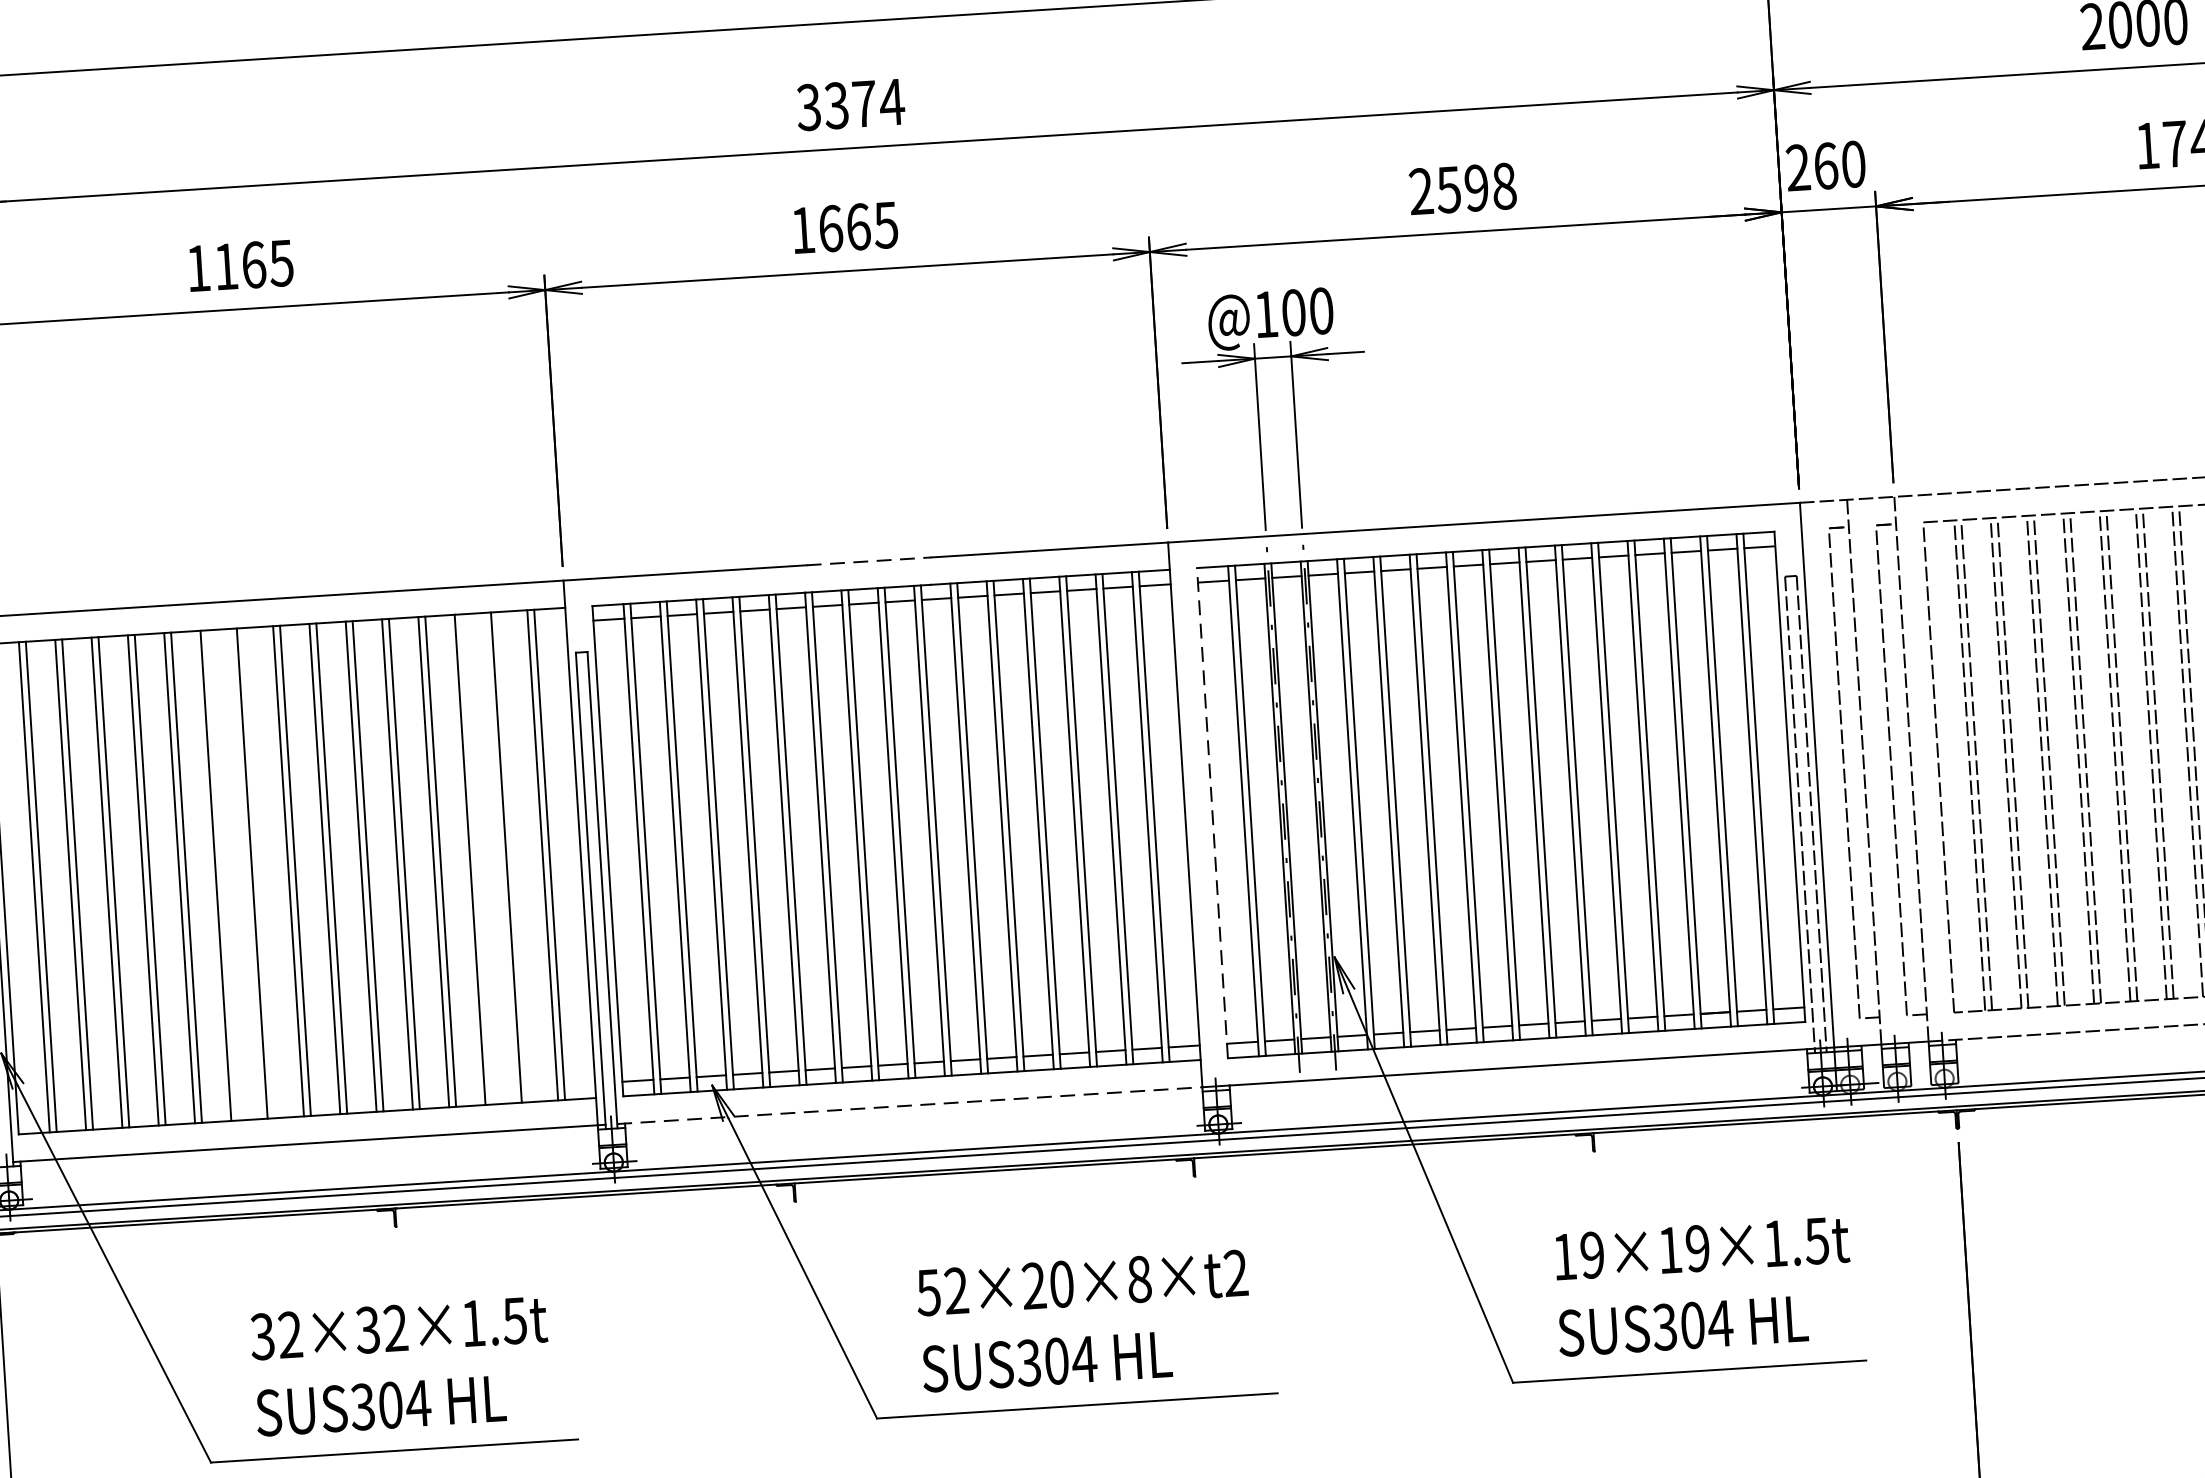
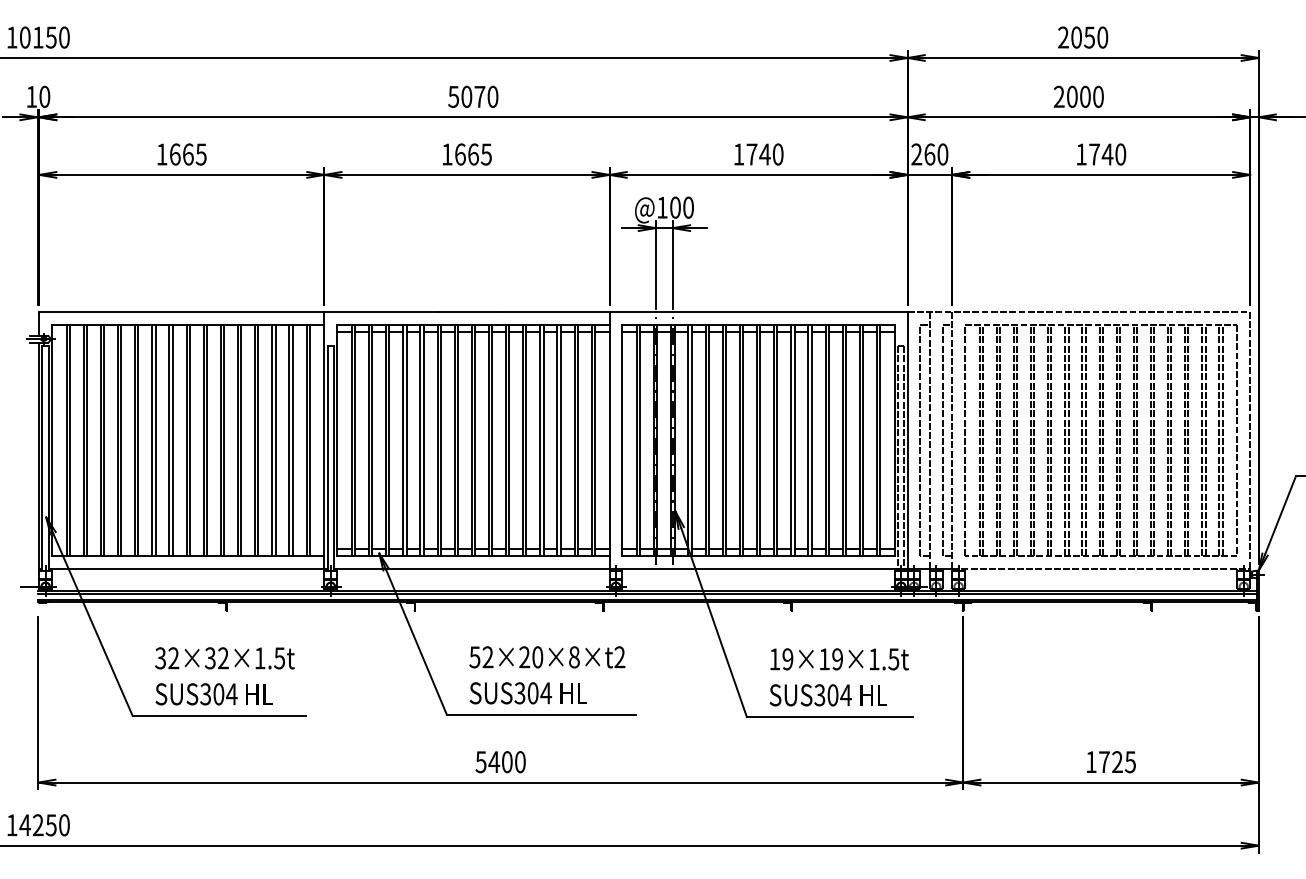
text: (850, 103) -> (473, 96), 3374 -> 5070
text: (1462, 188) -> (758, 154), 2598 -> 1740
text: (226, 266) -> (175, 154), 1165 -> 1665
line: (871, 560) -> (469, 311), dashed -> solid
line: (1212, 813) -> (622, 440), dashed -> solid
line: (513, 857) -> (292, 440), added
line: (477, 859) -> (275, 440), added
line: (258, 873) -> (172, 440), added
line: (222, 875) -> (155, 440), added
line: (911, 1104) -> (472, 568), dashed -> solid

